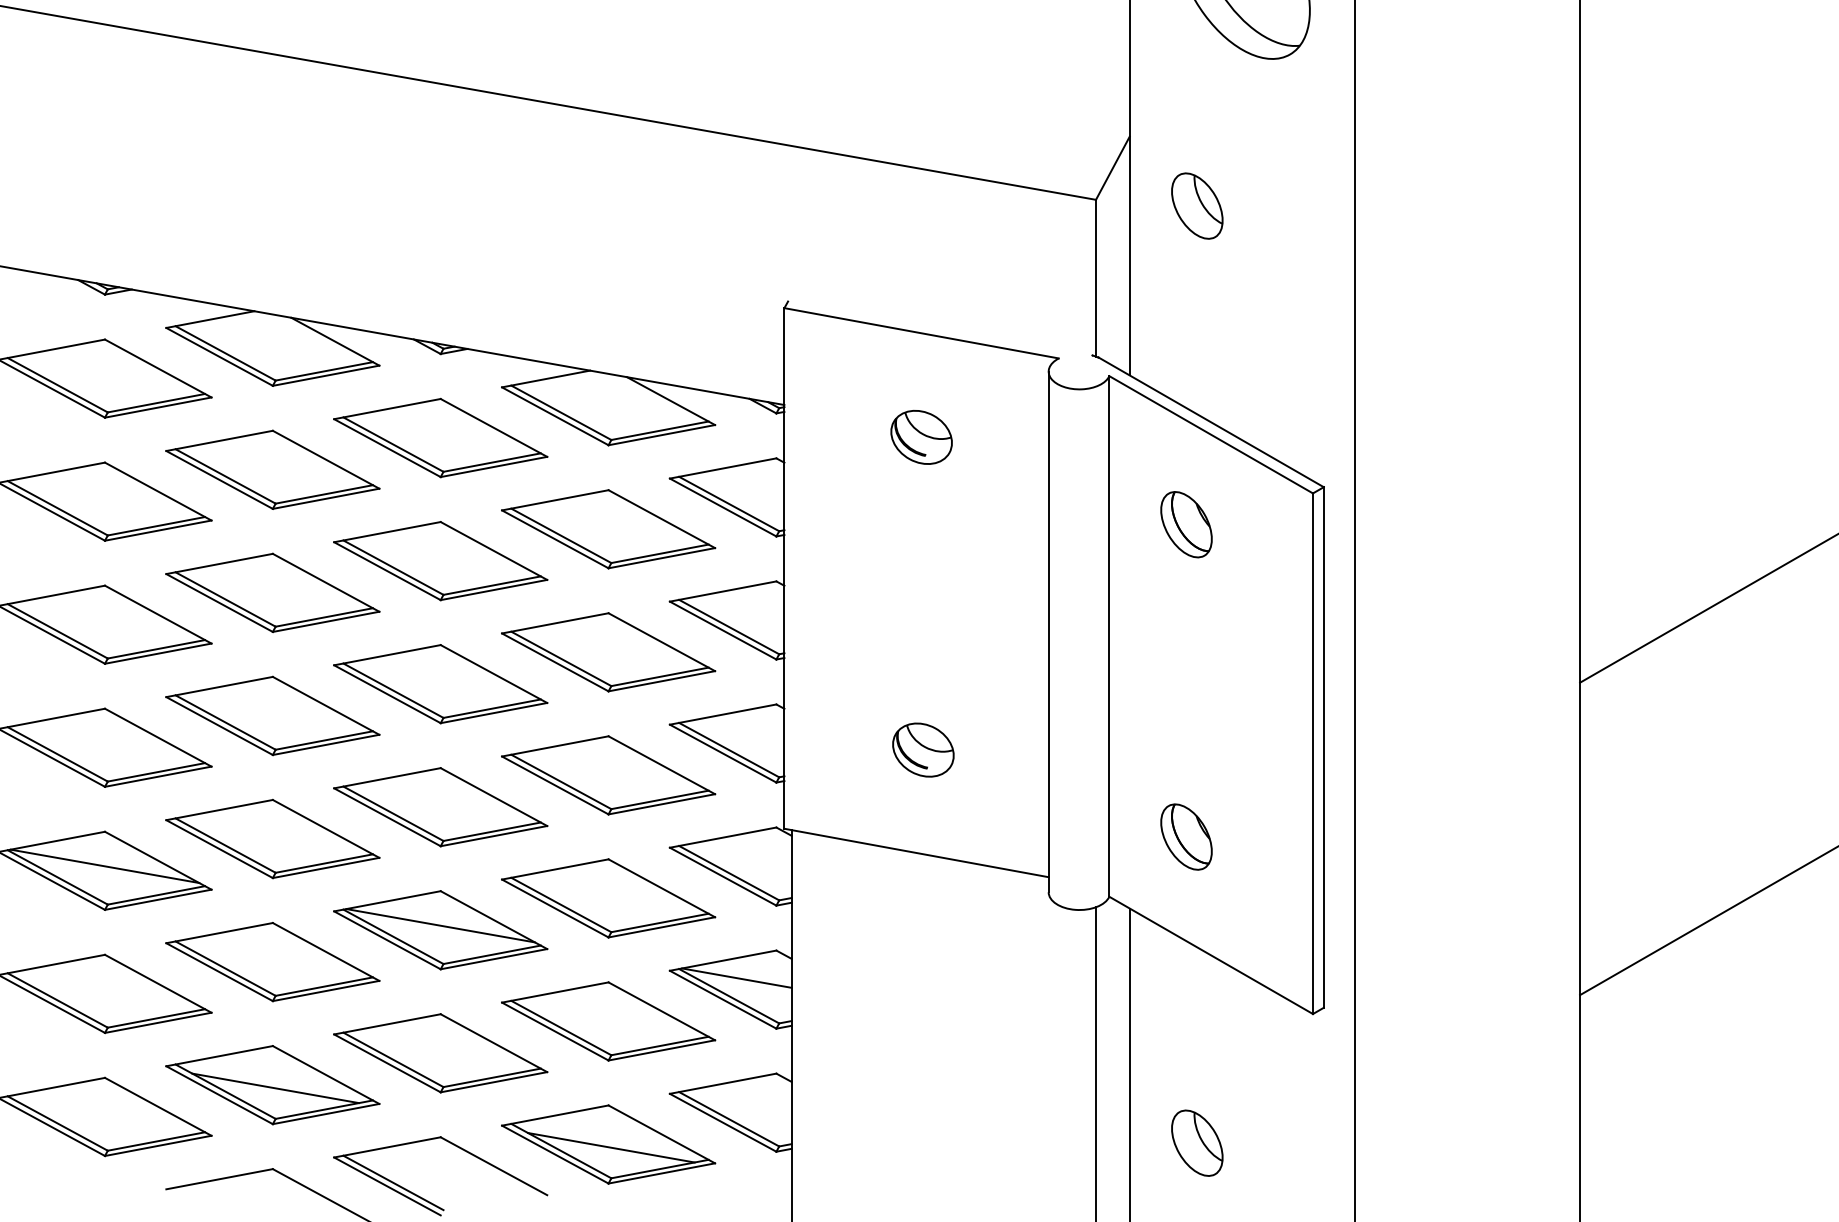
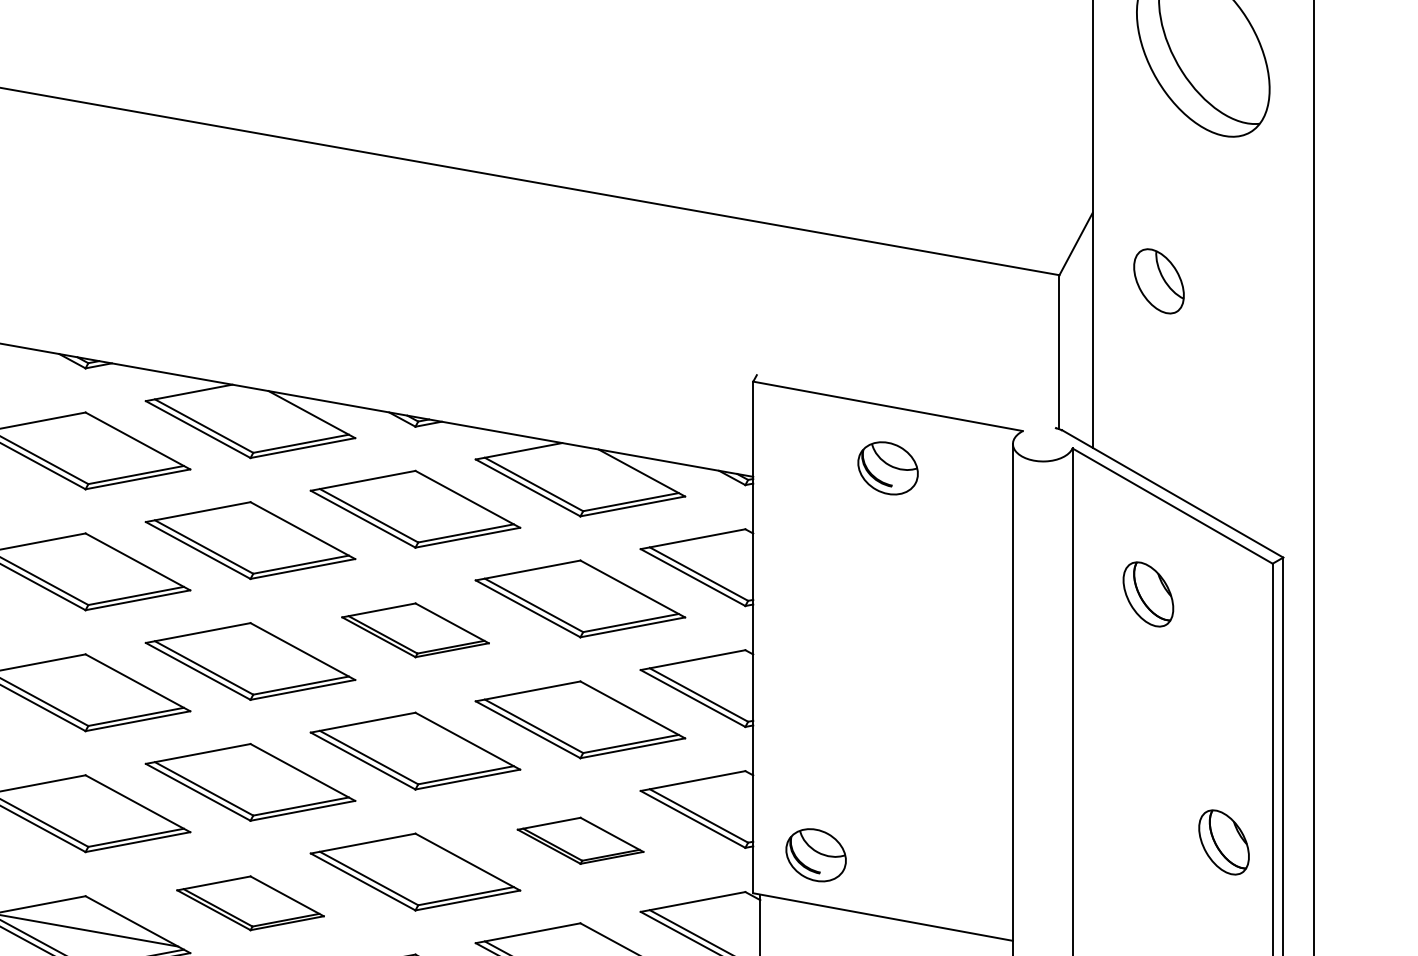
part: (921, 437) -> (887, 468), moved
part: (440, 561) -> (415, 630), size x0.7
part: (923, 749) -> (816, 854), moved
part: (608, 775) -> (580, 840), size x0.6
part: (1186, 836) -> (1224, 841), moved
part: (272, 838) -> (250, 902), size x0.7

